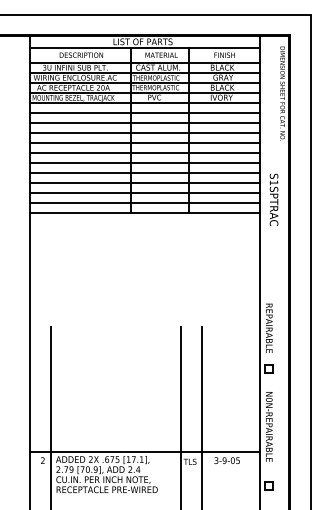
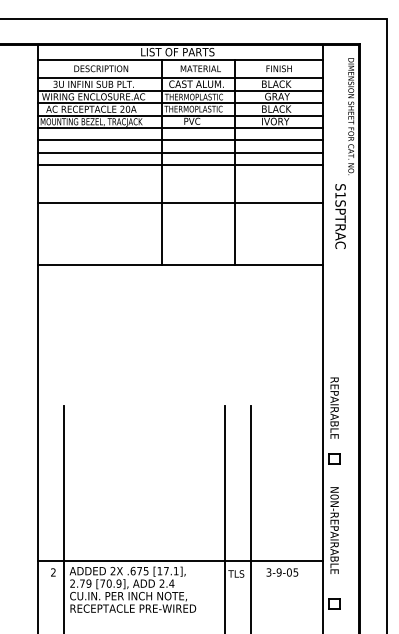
line: (145, 142) -> (180, 177), removed
line: (145, 153) -> (180, 190), removed
line: (145, 173) -> (180, 215), removed
line: (145, 182) -> (180, 227), removed
line: (145, 193) -> (180, 240), removed
text: (273, 199) -> (340, 216), moved
line: (145, 203) -> (180, 252), removed

